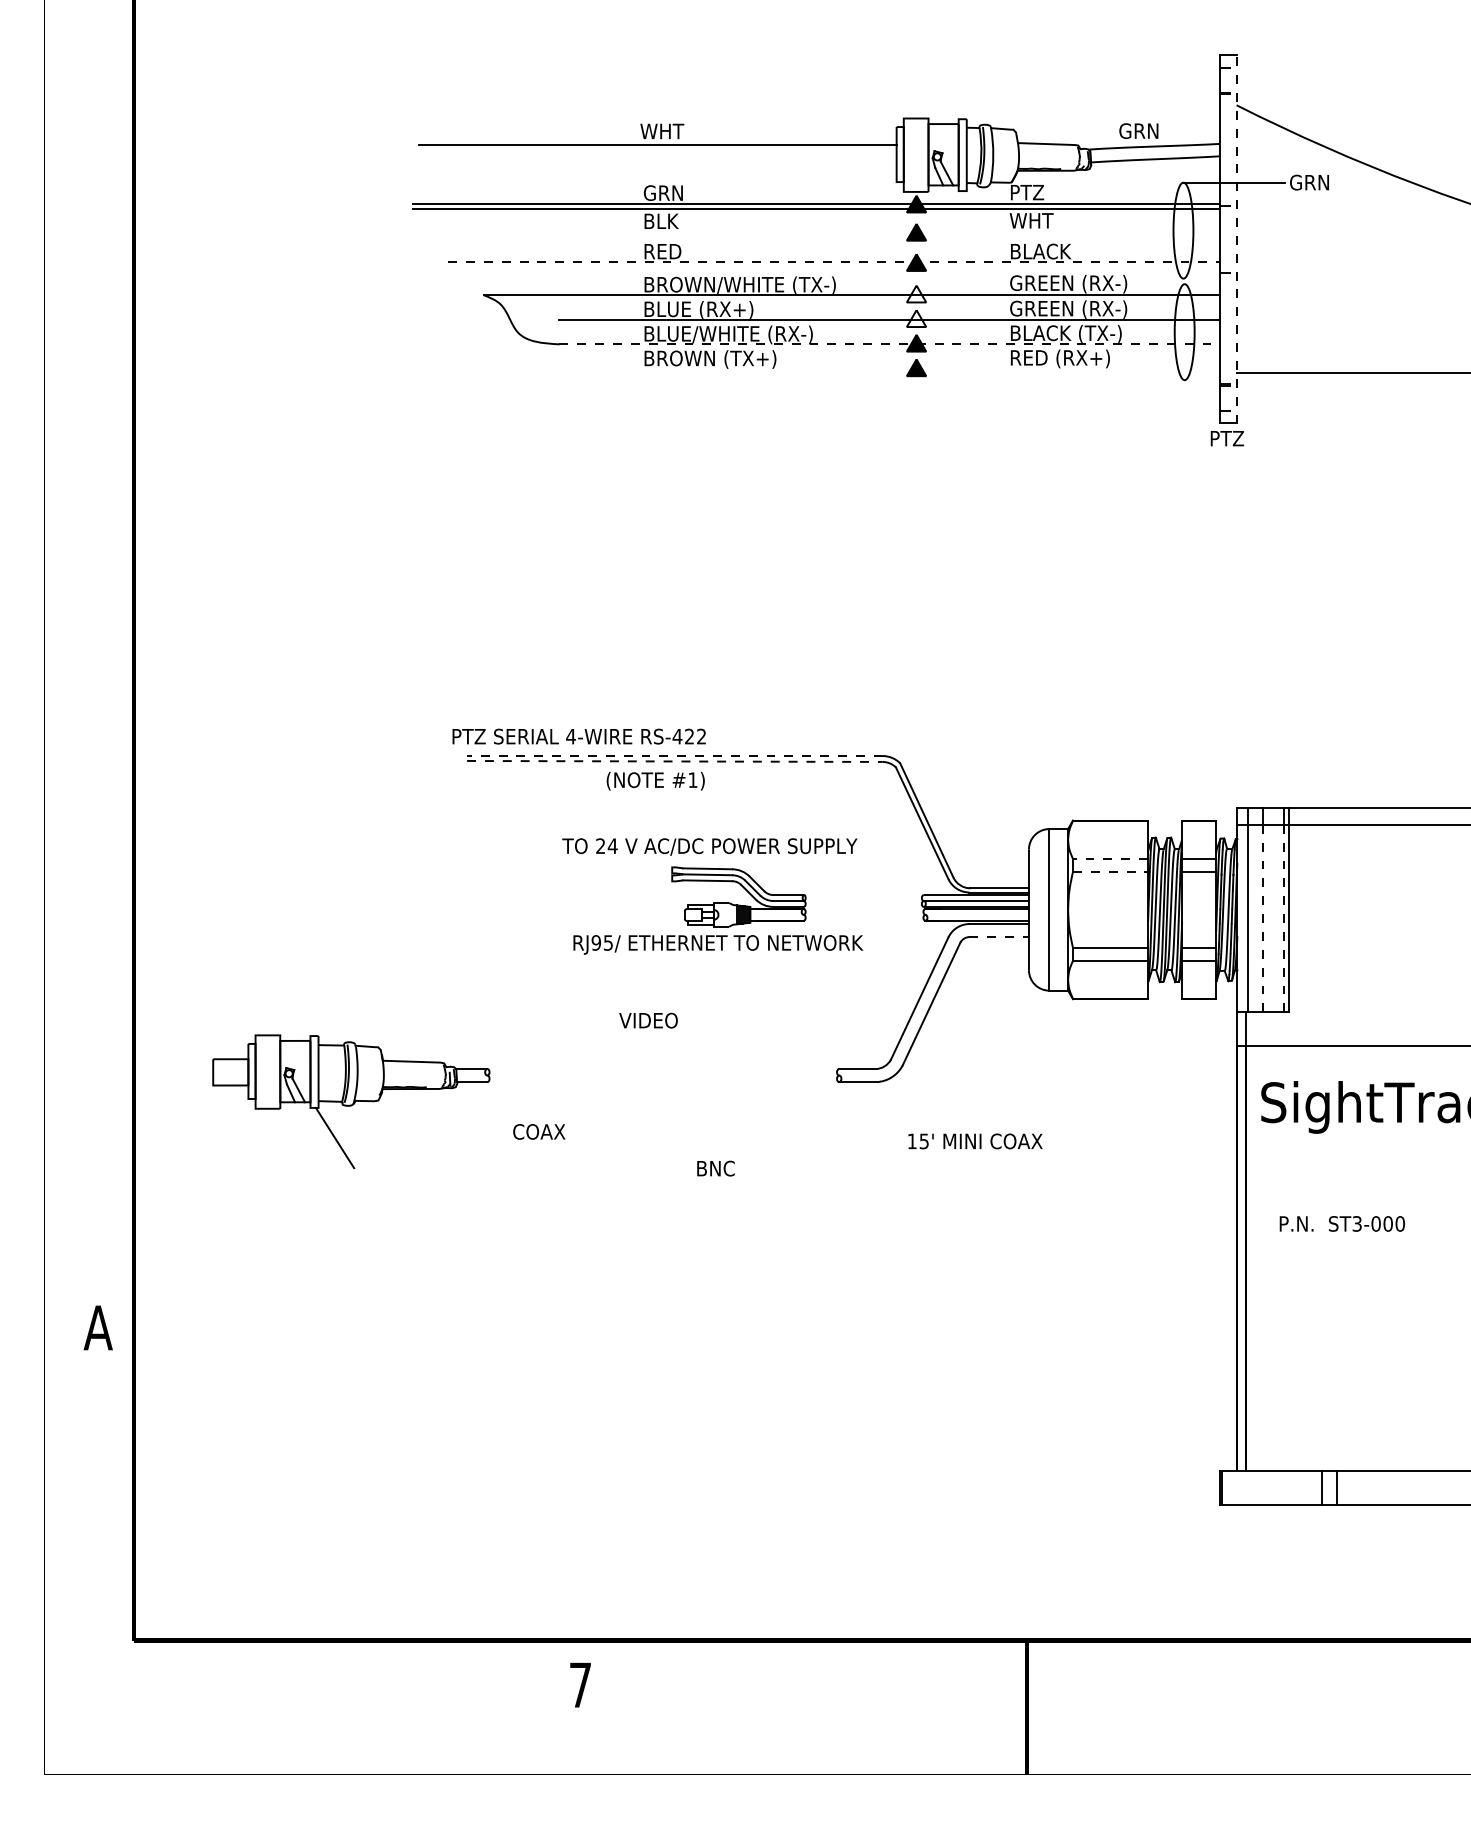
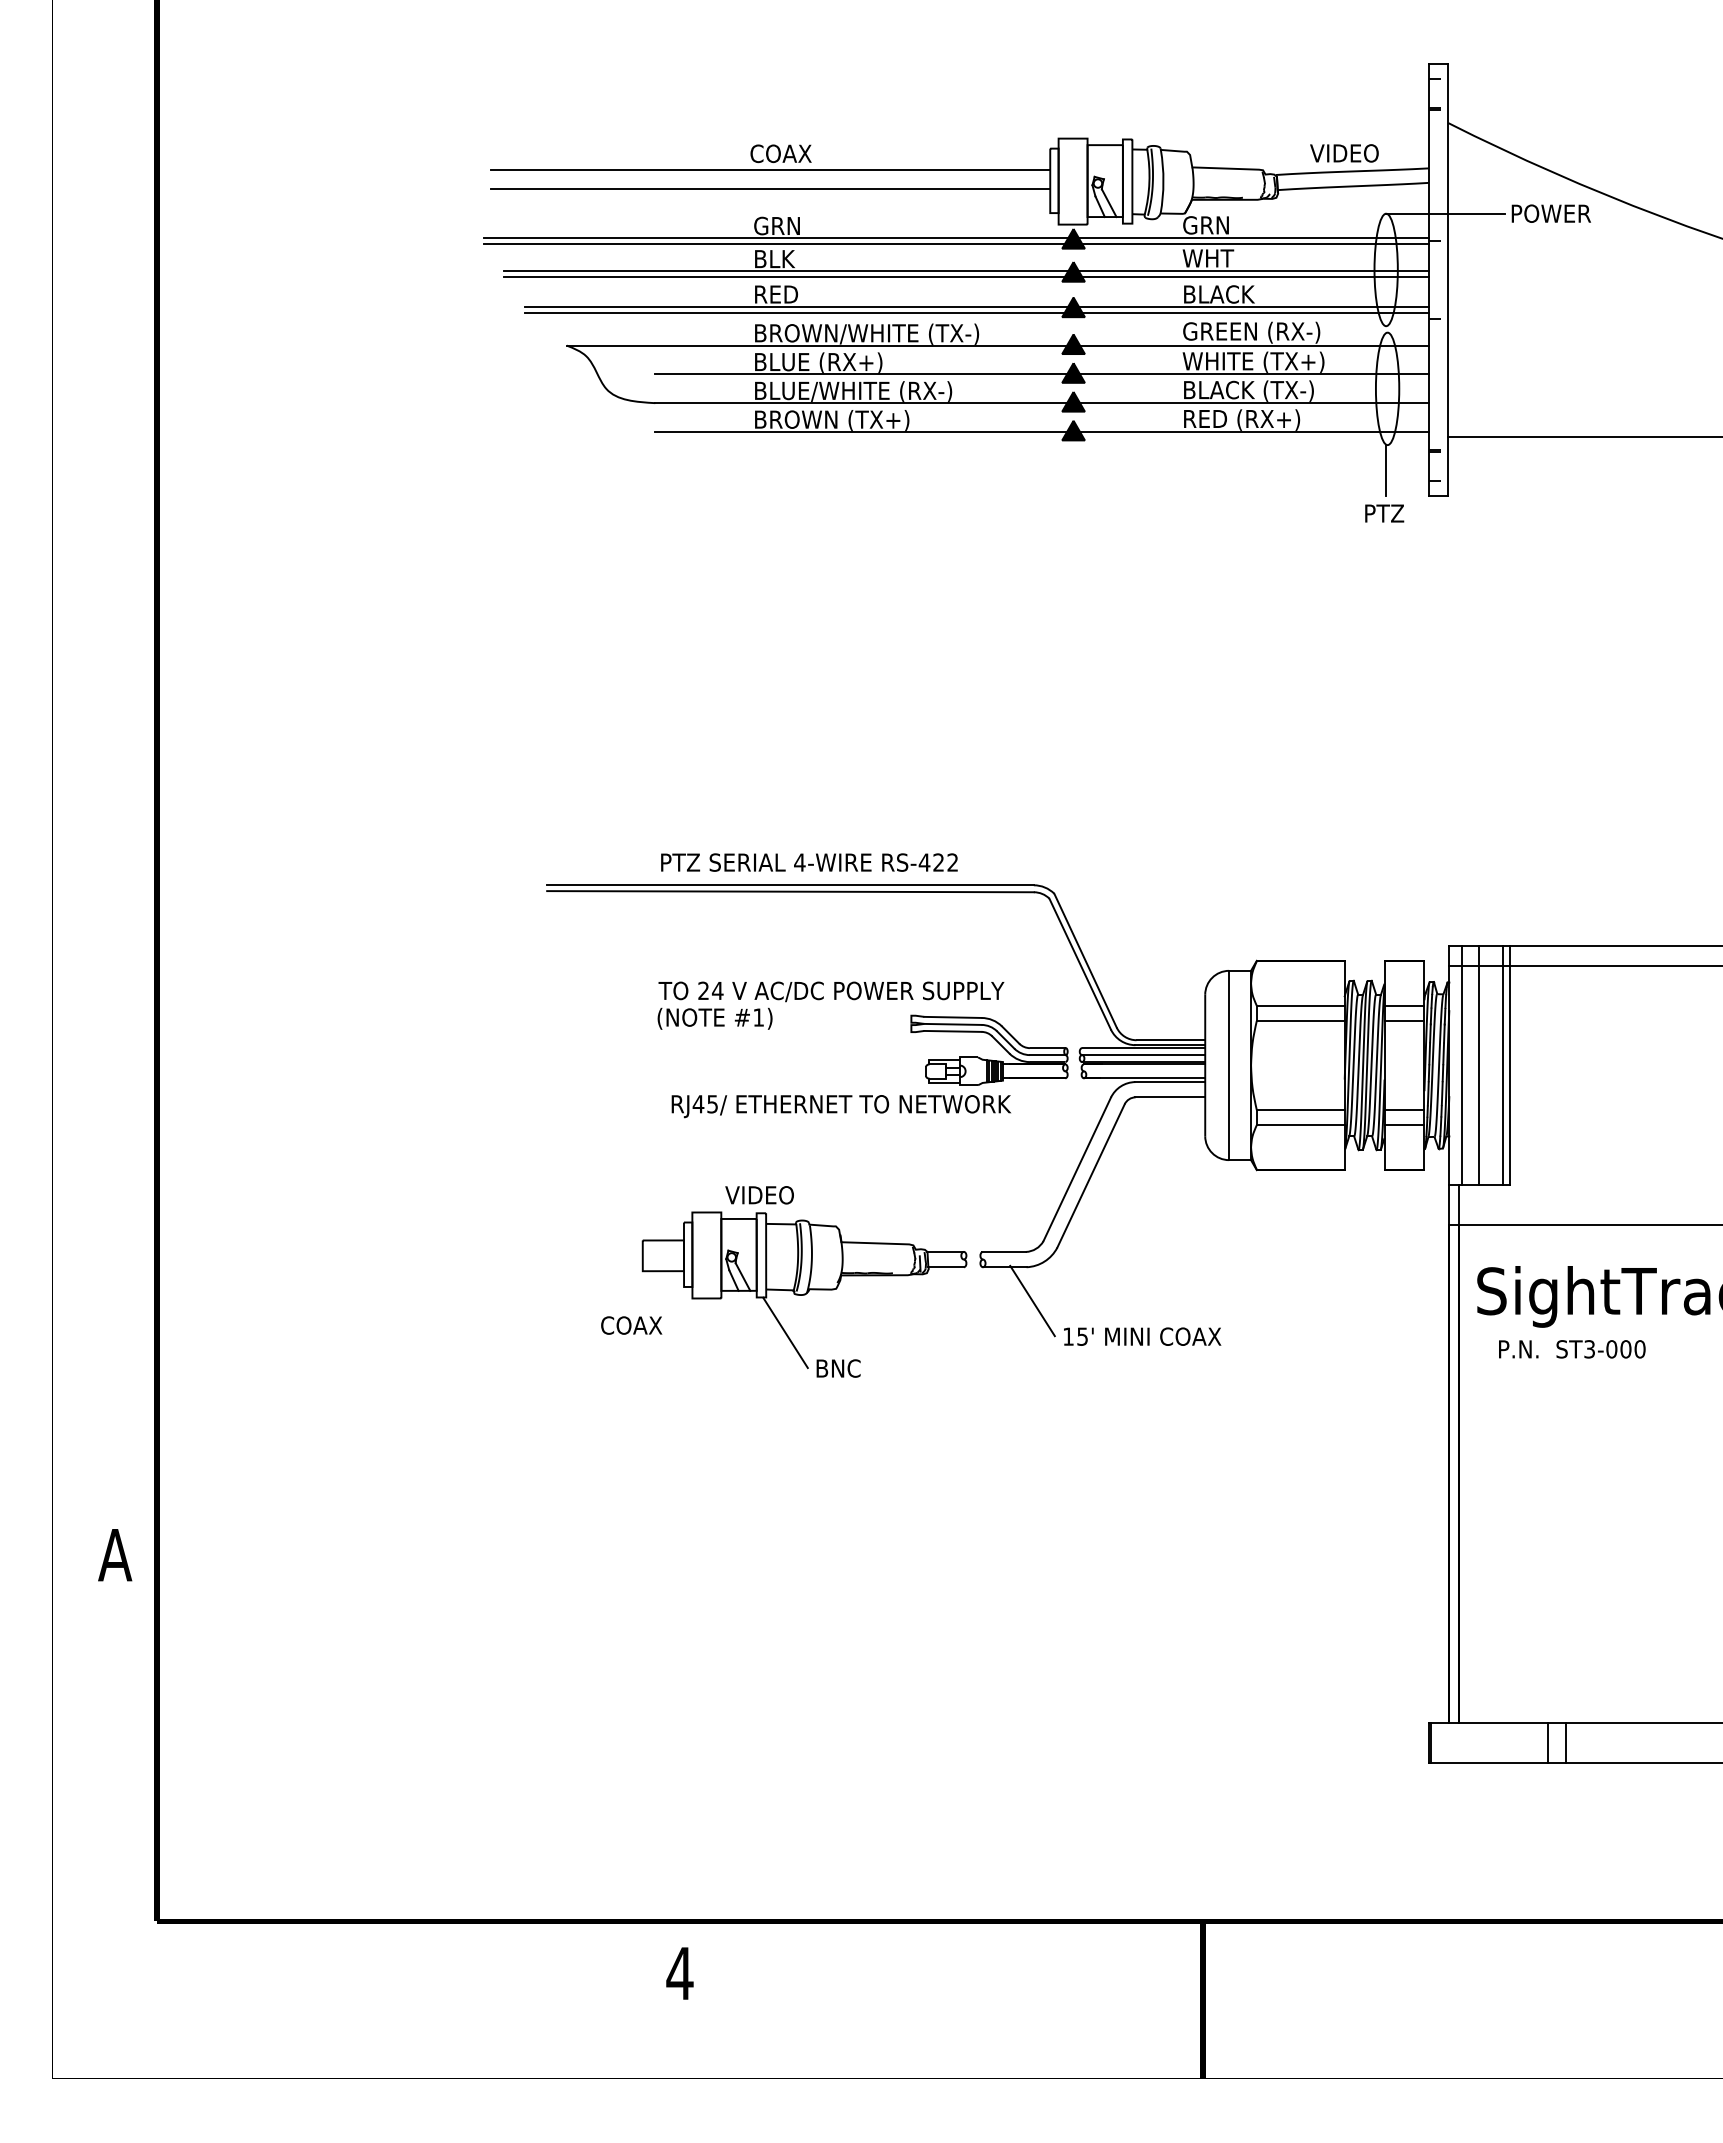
text: (666, 131) -> (780, 153), WHT -> COAX
text: (1147, 131) -> (1344, 153), GRN -> VIDEO
line: (657, 161) -> (770, 189), added
text: (1323, 182) -> (1550, 213), GRN -> POWER
text: (1029, 192) -> (1205, 225), PTZ -> GRN
line: (825, 231) -> (966, 271), added
line: (825, 237) -> (966, 277), added
line: (1236, 239) -> (1448, 280), dashed -> solid
line: (833, 261) -> (976, 306), dashed -> solid
line: (833, 266) -> (976, 312), added
fill: (916, 294) -> (1073, 344), added
text: (1070, 308) -> (1253, 361), GREEN (RX-) -> WHITE (TX+)
fill: (916, 318) -> (1073, 372), added
line: (890, 344) -> (1042, 403), dashed -> solid
line: (889, 368) -> (1041, 431), added
line: (1183, 401) -> (1386, 470), added
text: (1227, 438) -> (1384, 513), moved
text: (579, 736) -> (809, 862), moved
line: (674, 756) -> (790, 885), dashed -> solid
line: (675, 761) -> (791, 891), dashed -> solid
text: (655, 780) -> (714, 1018), moved
line: (1110, 858) -> (1300, 1005), dashed -> solid
line: (1110, 871) -> (1300, 1020), dashed -> solid
part: (738, 904) -> (989, 1059), moved
line: (1263, 918) -> (1479, 1075), dashed -> solid
line: (1283, 918) -> (1503, 1075), dashed -> solid
line: (999, 937) -> (1170, 1097), dashed -> solid
text: (596, 943) -> (698, 1104), RJ95/ -> RJ45/
part: (351, 1101) -> (804, 1289), moved
line: (881, 1110) -> (1032, 1300), added
text: (1342, 1224) -> (1572, 1349), moved
text: (580, 1685) -> (679, 1973), 7 -> 4

